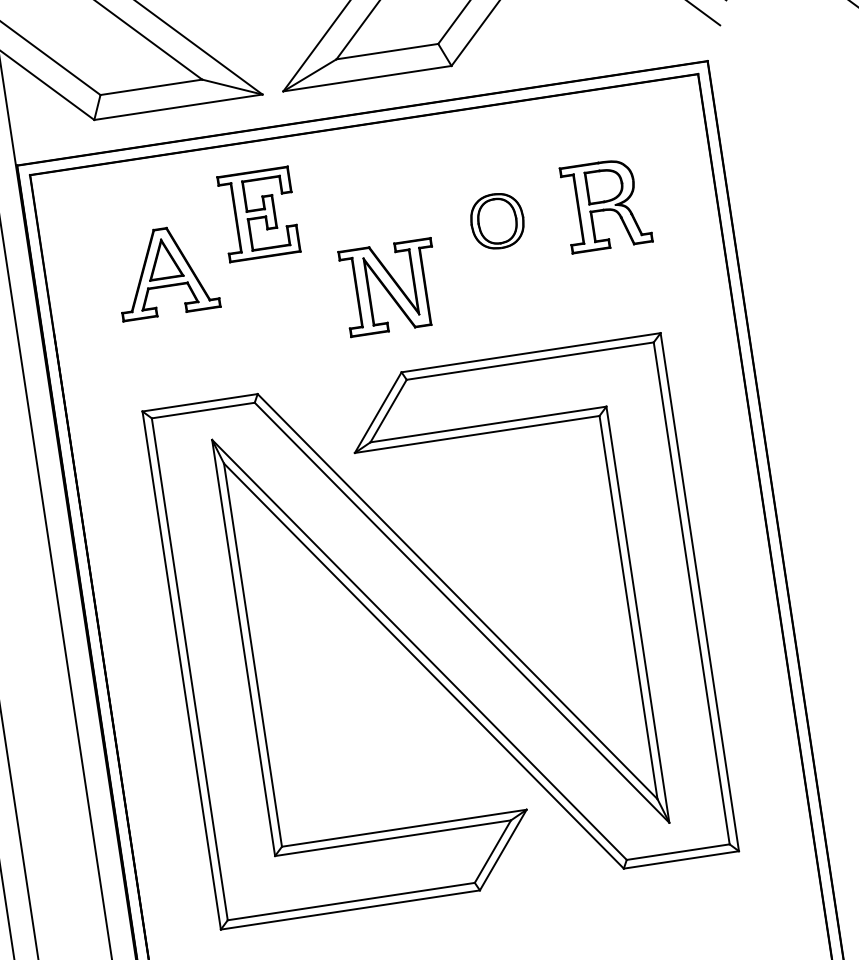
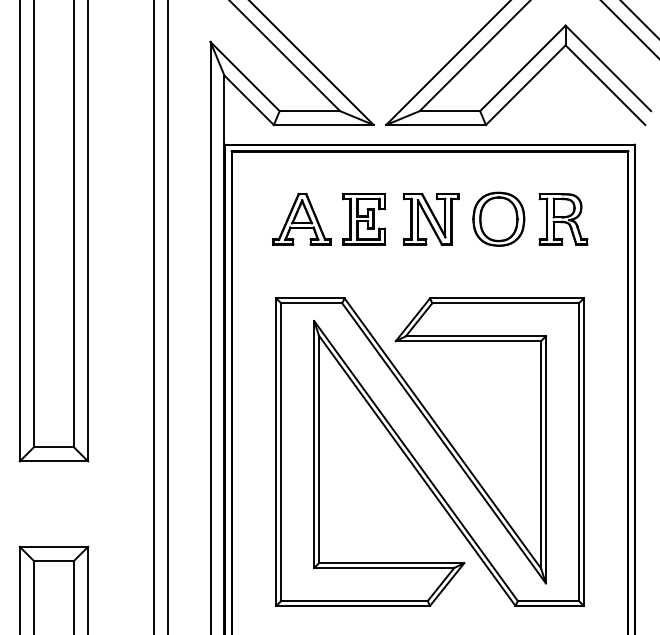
part: (259, 214) -> (364, 219), moved
part: (496, 220) -> (498, 218), size x1.67
part: (389, 288) -> (430, 219), moved

